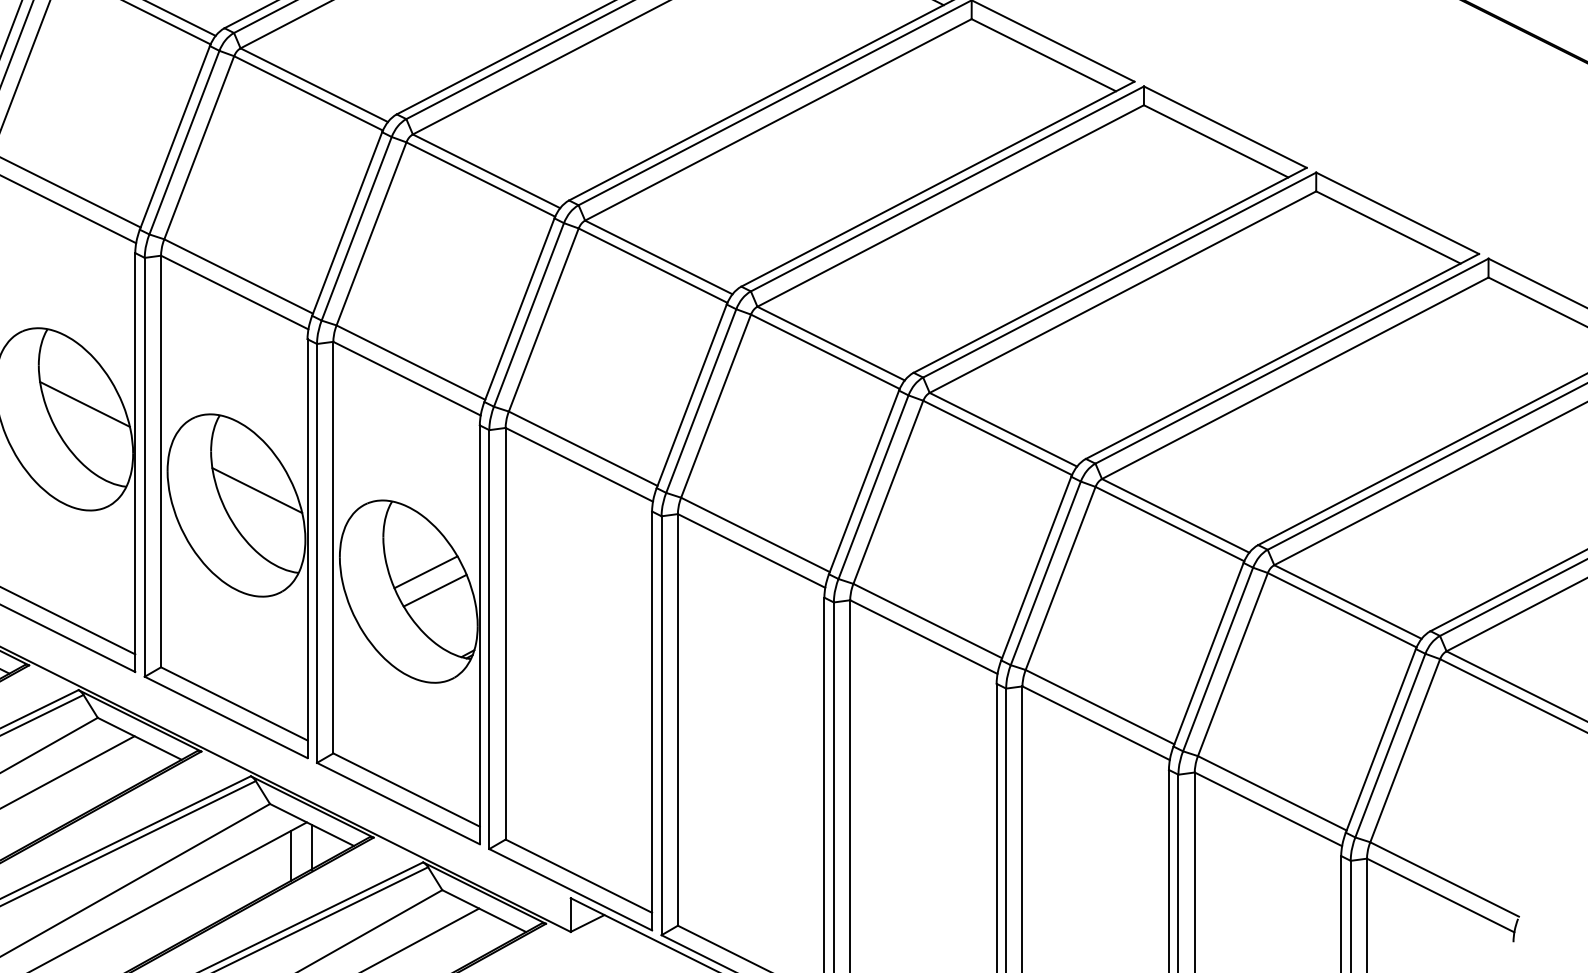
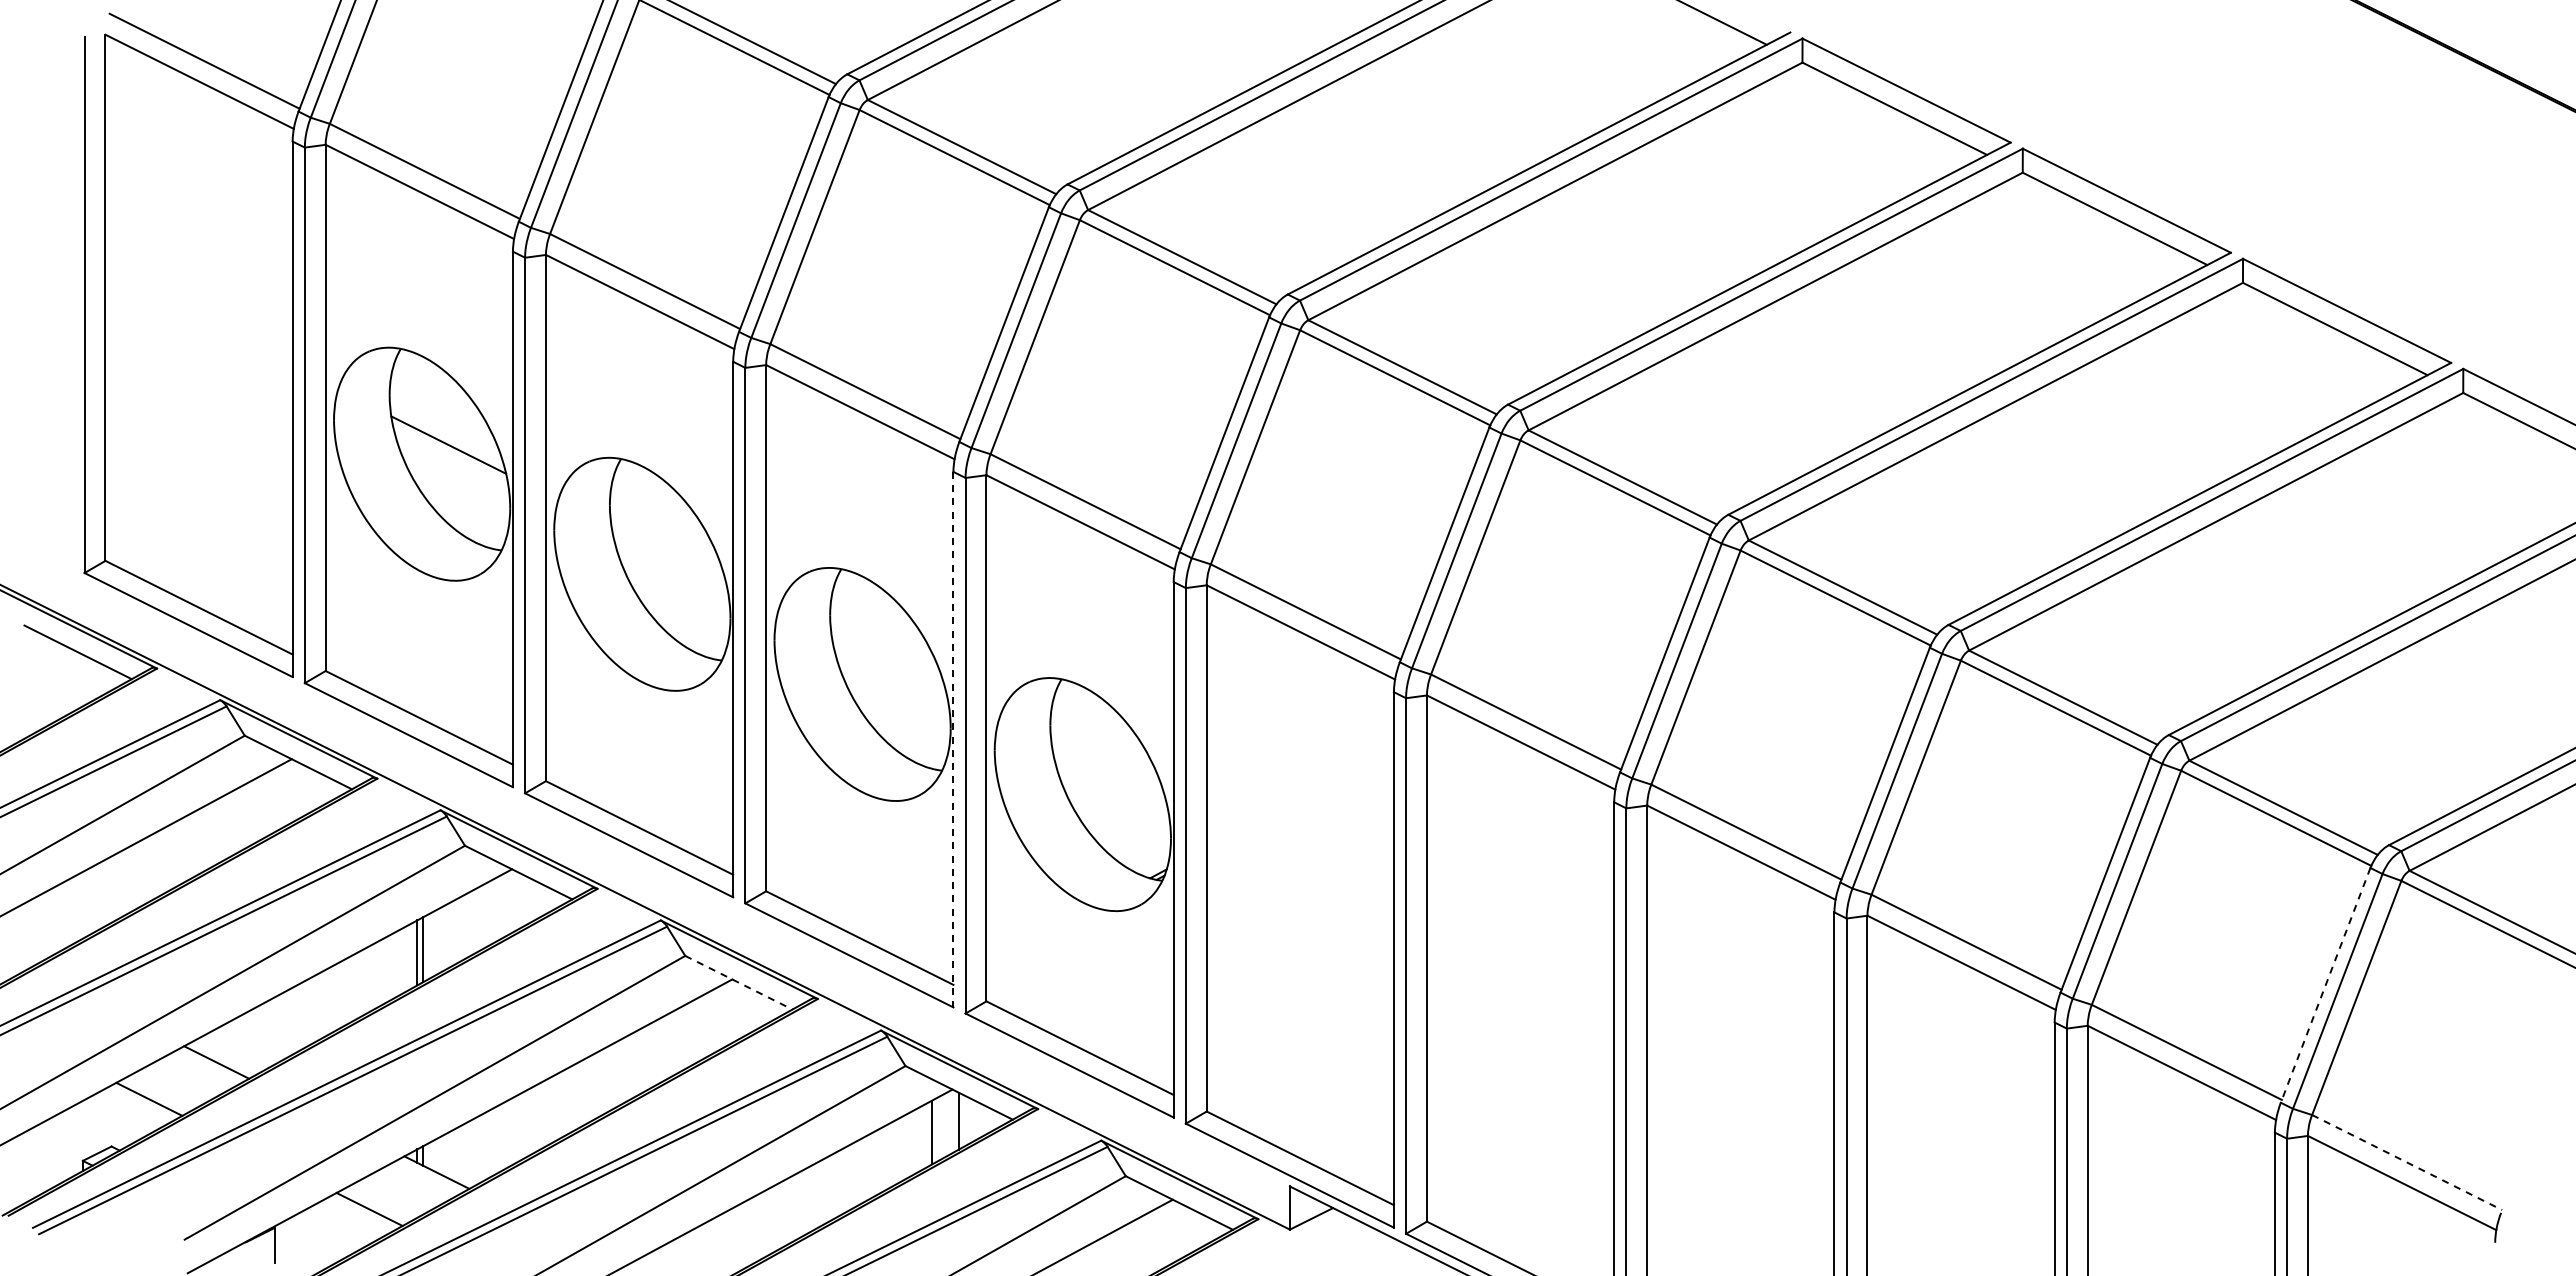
line: (84, 403) -> (668, 554), removed
line: (256, 490) -> (888, 665), removed
line: (307, 548) -> (953, 739), solid -> dashed
line: (425, 572) -> (1104, 769), removed
line: (435, 590) -> (1116, 793), removed
line: (139, 738) -> (738, 982), solid -> dashed
line: (1380, 740) -> (2325, 985), solid -> dashed
line: (1444, 879) -> (2407, 1162), solid -> dashed

